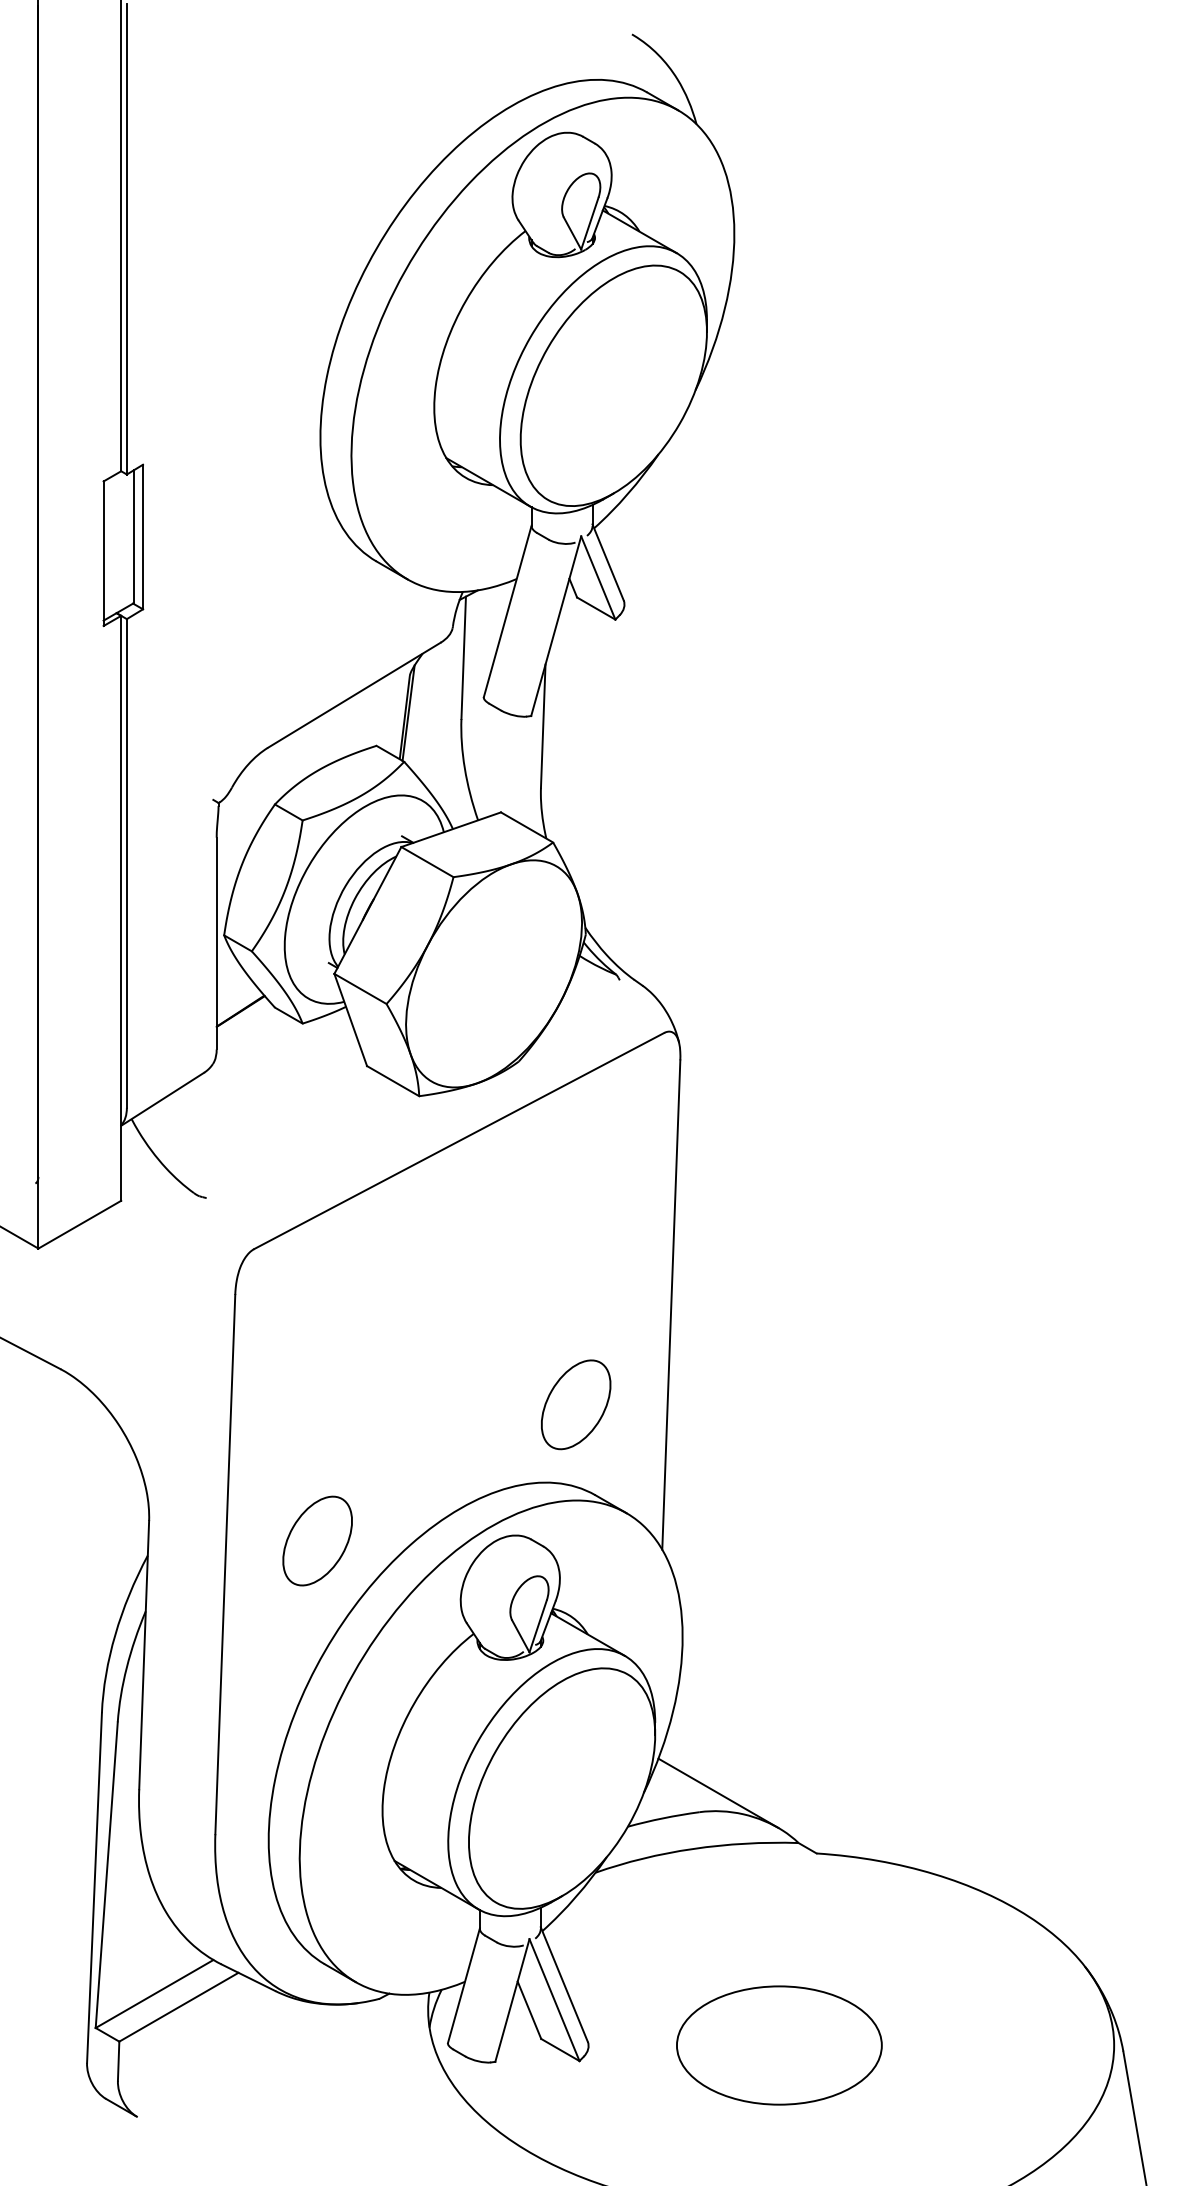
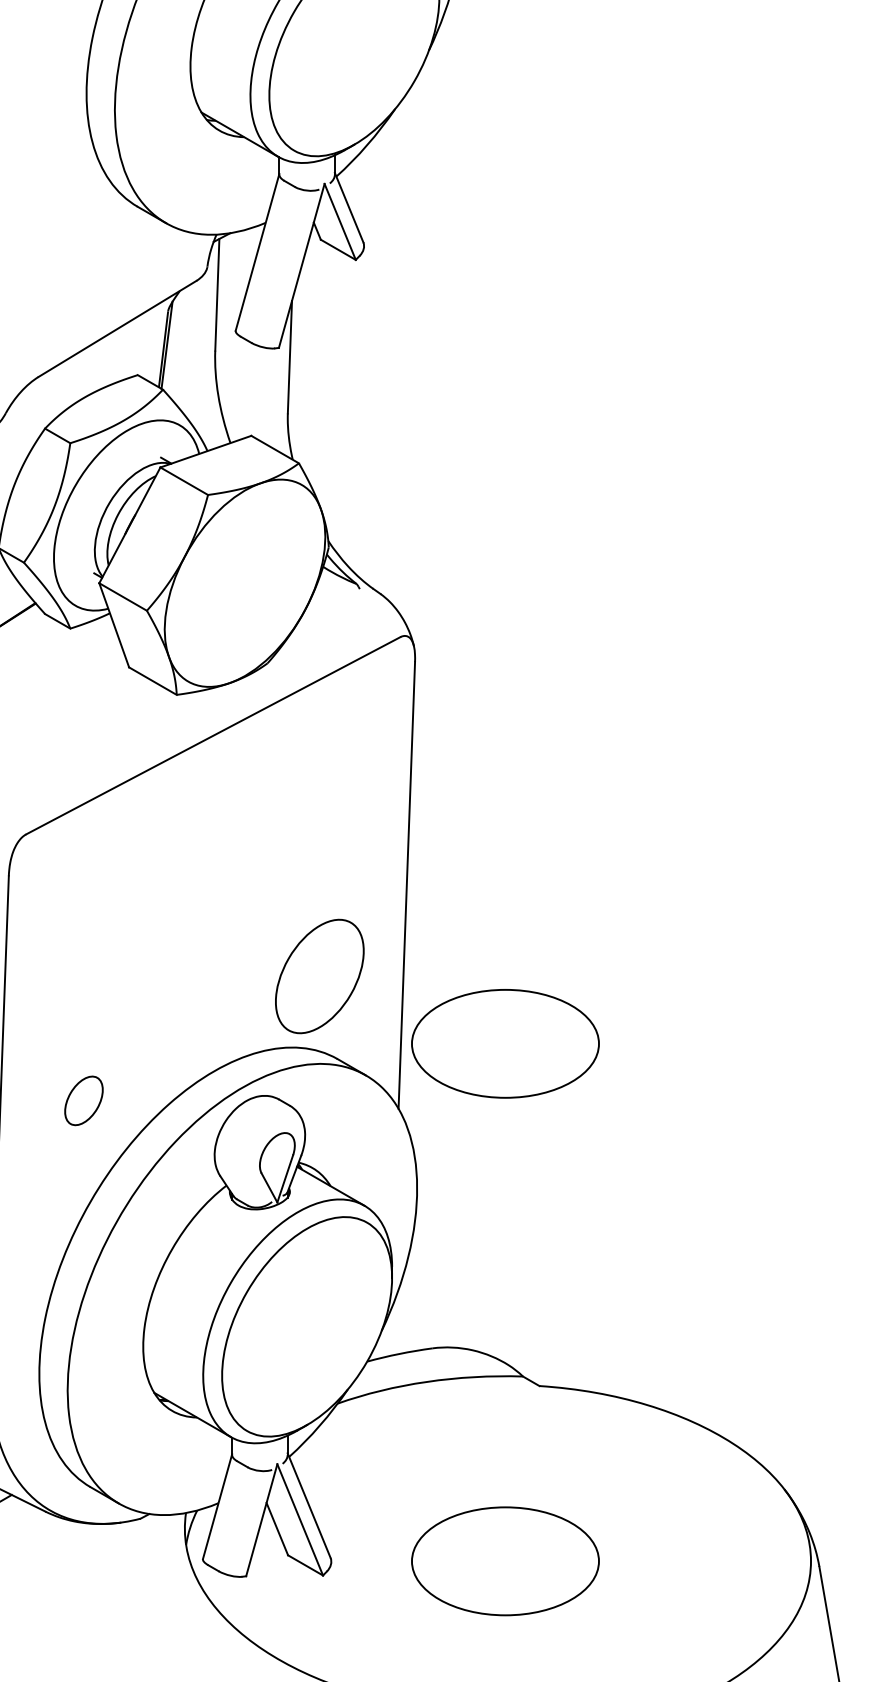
part: (576, 1404) -> (320, 976), size x1.4
part: (779, 1478) -> (505, 1043), added
part: (317, 1540) -> (83, 1100), size x0.6
line: (718, 1792) -> (449, 1330), removed

